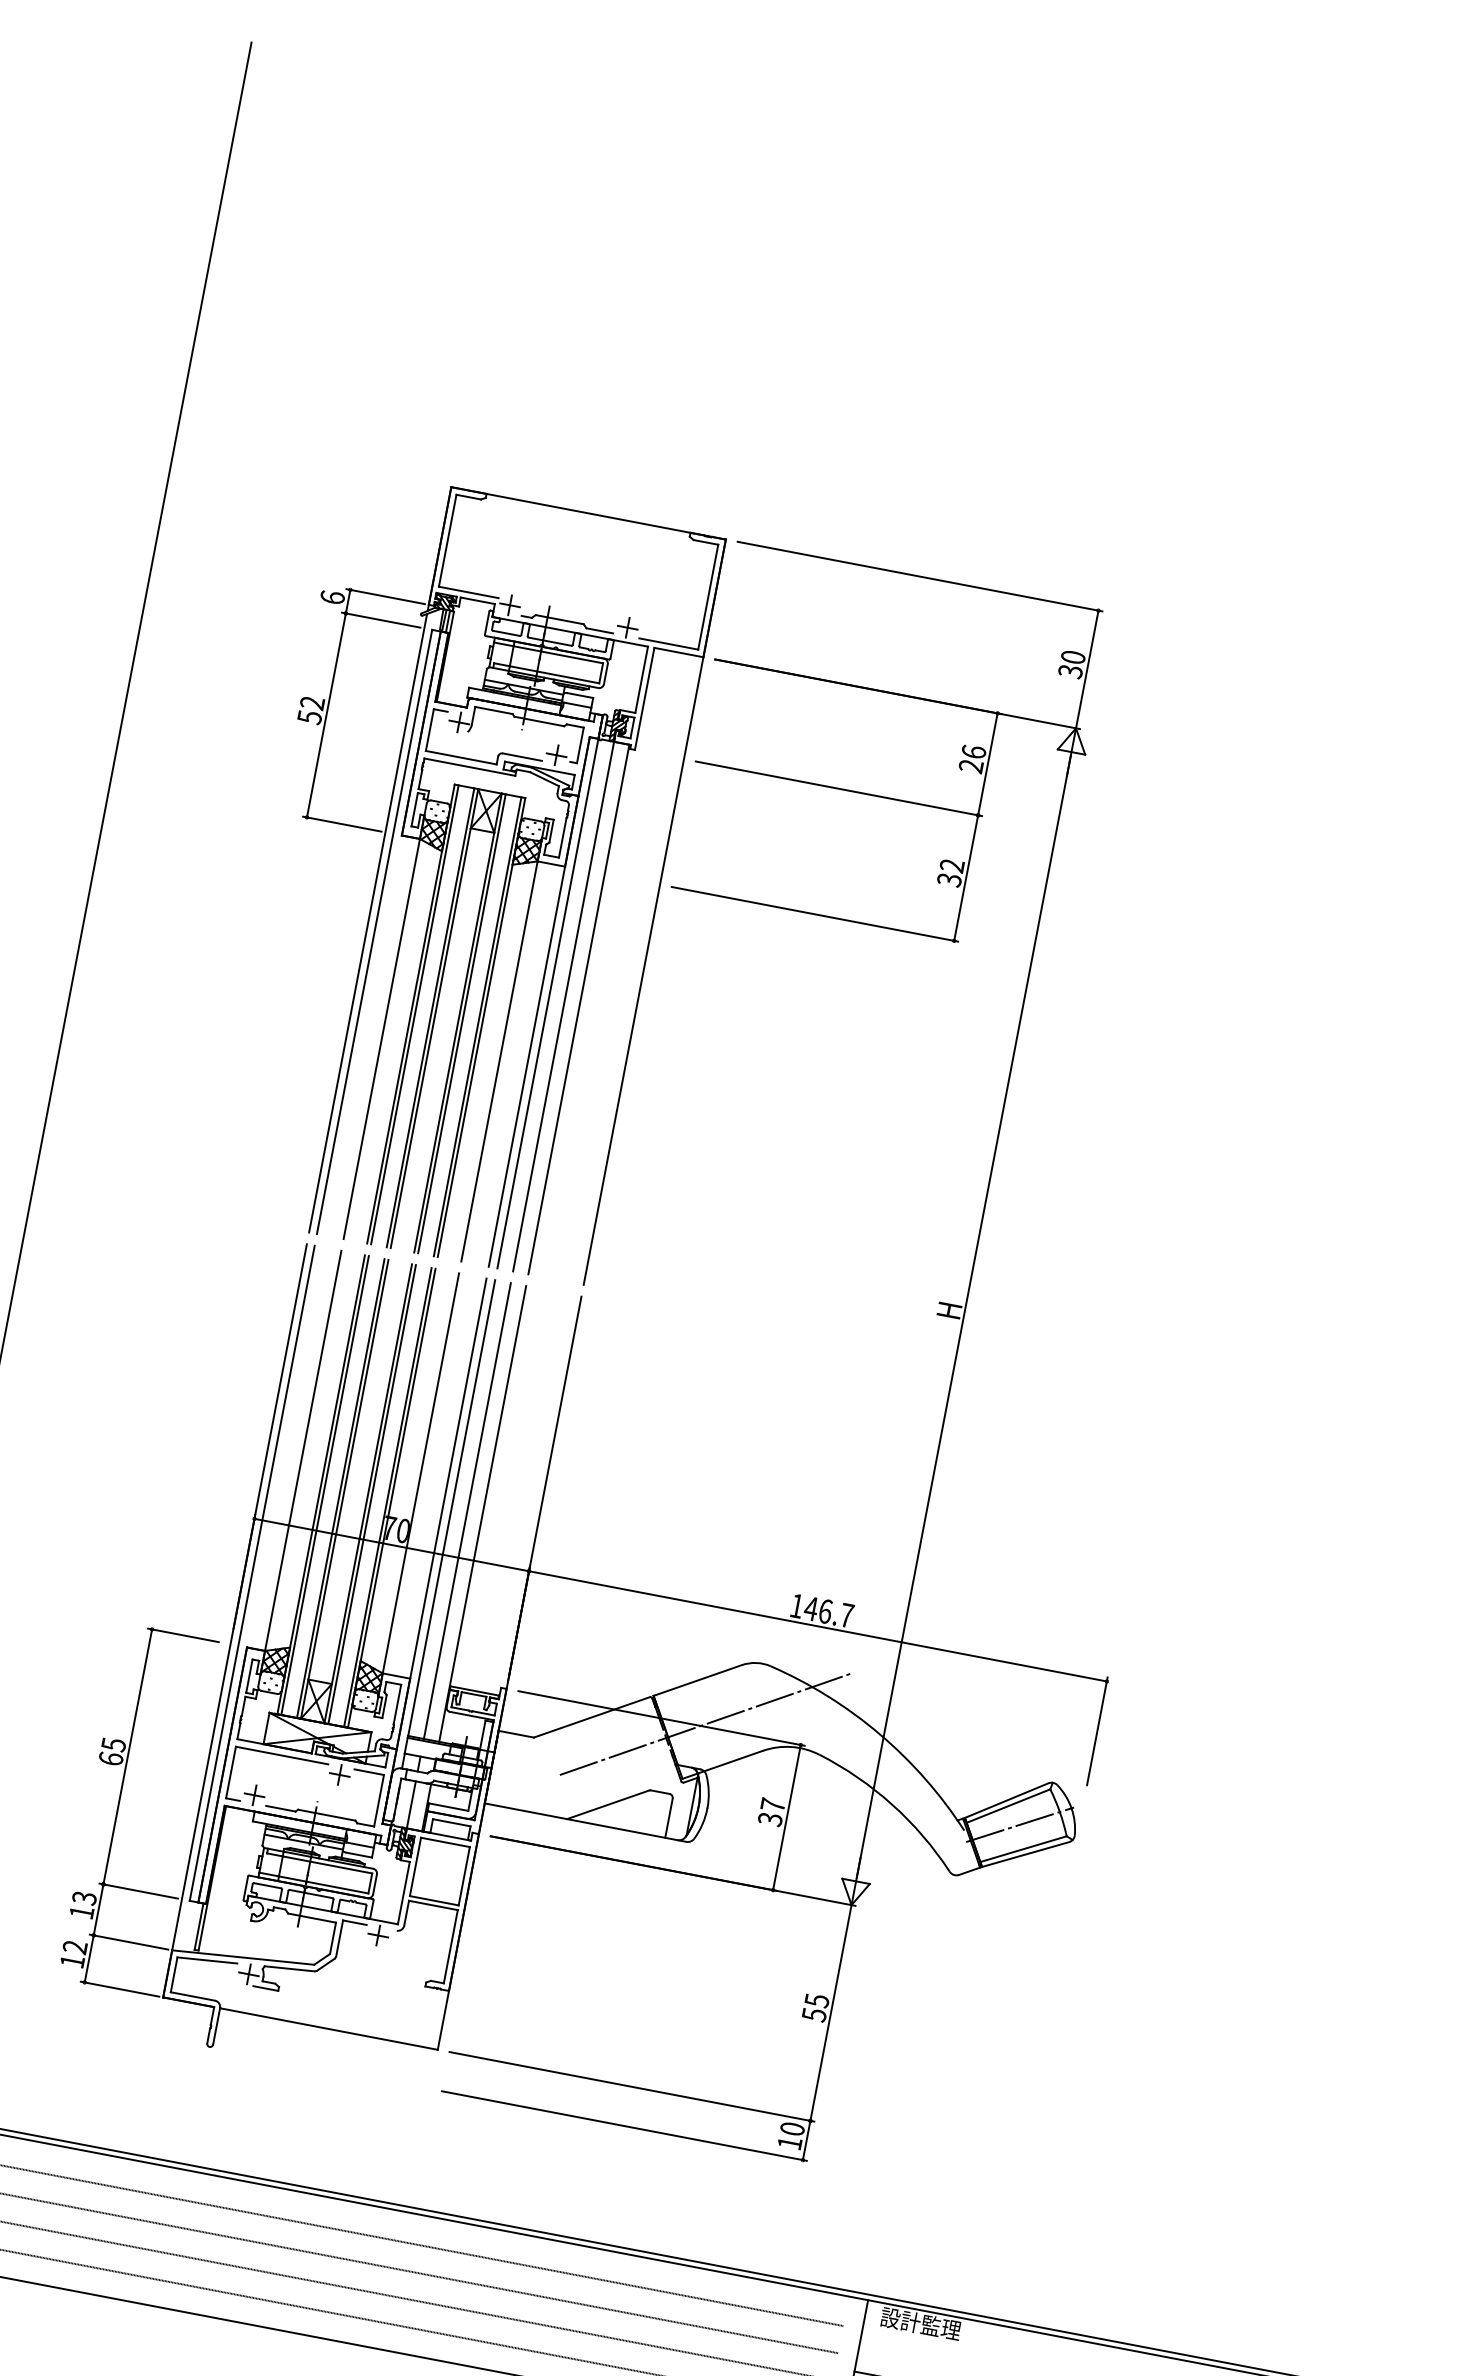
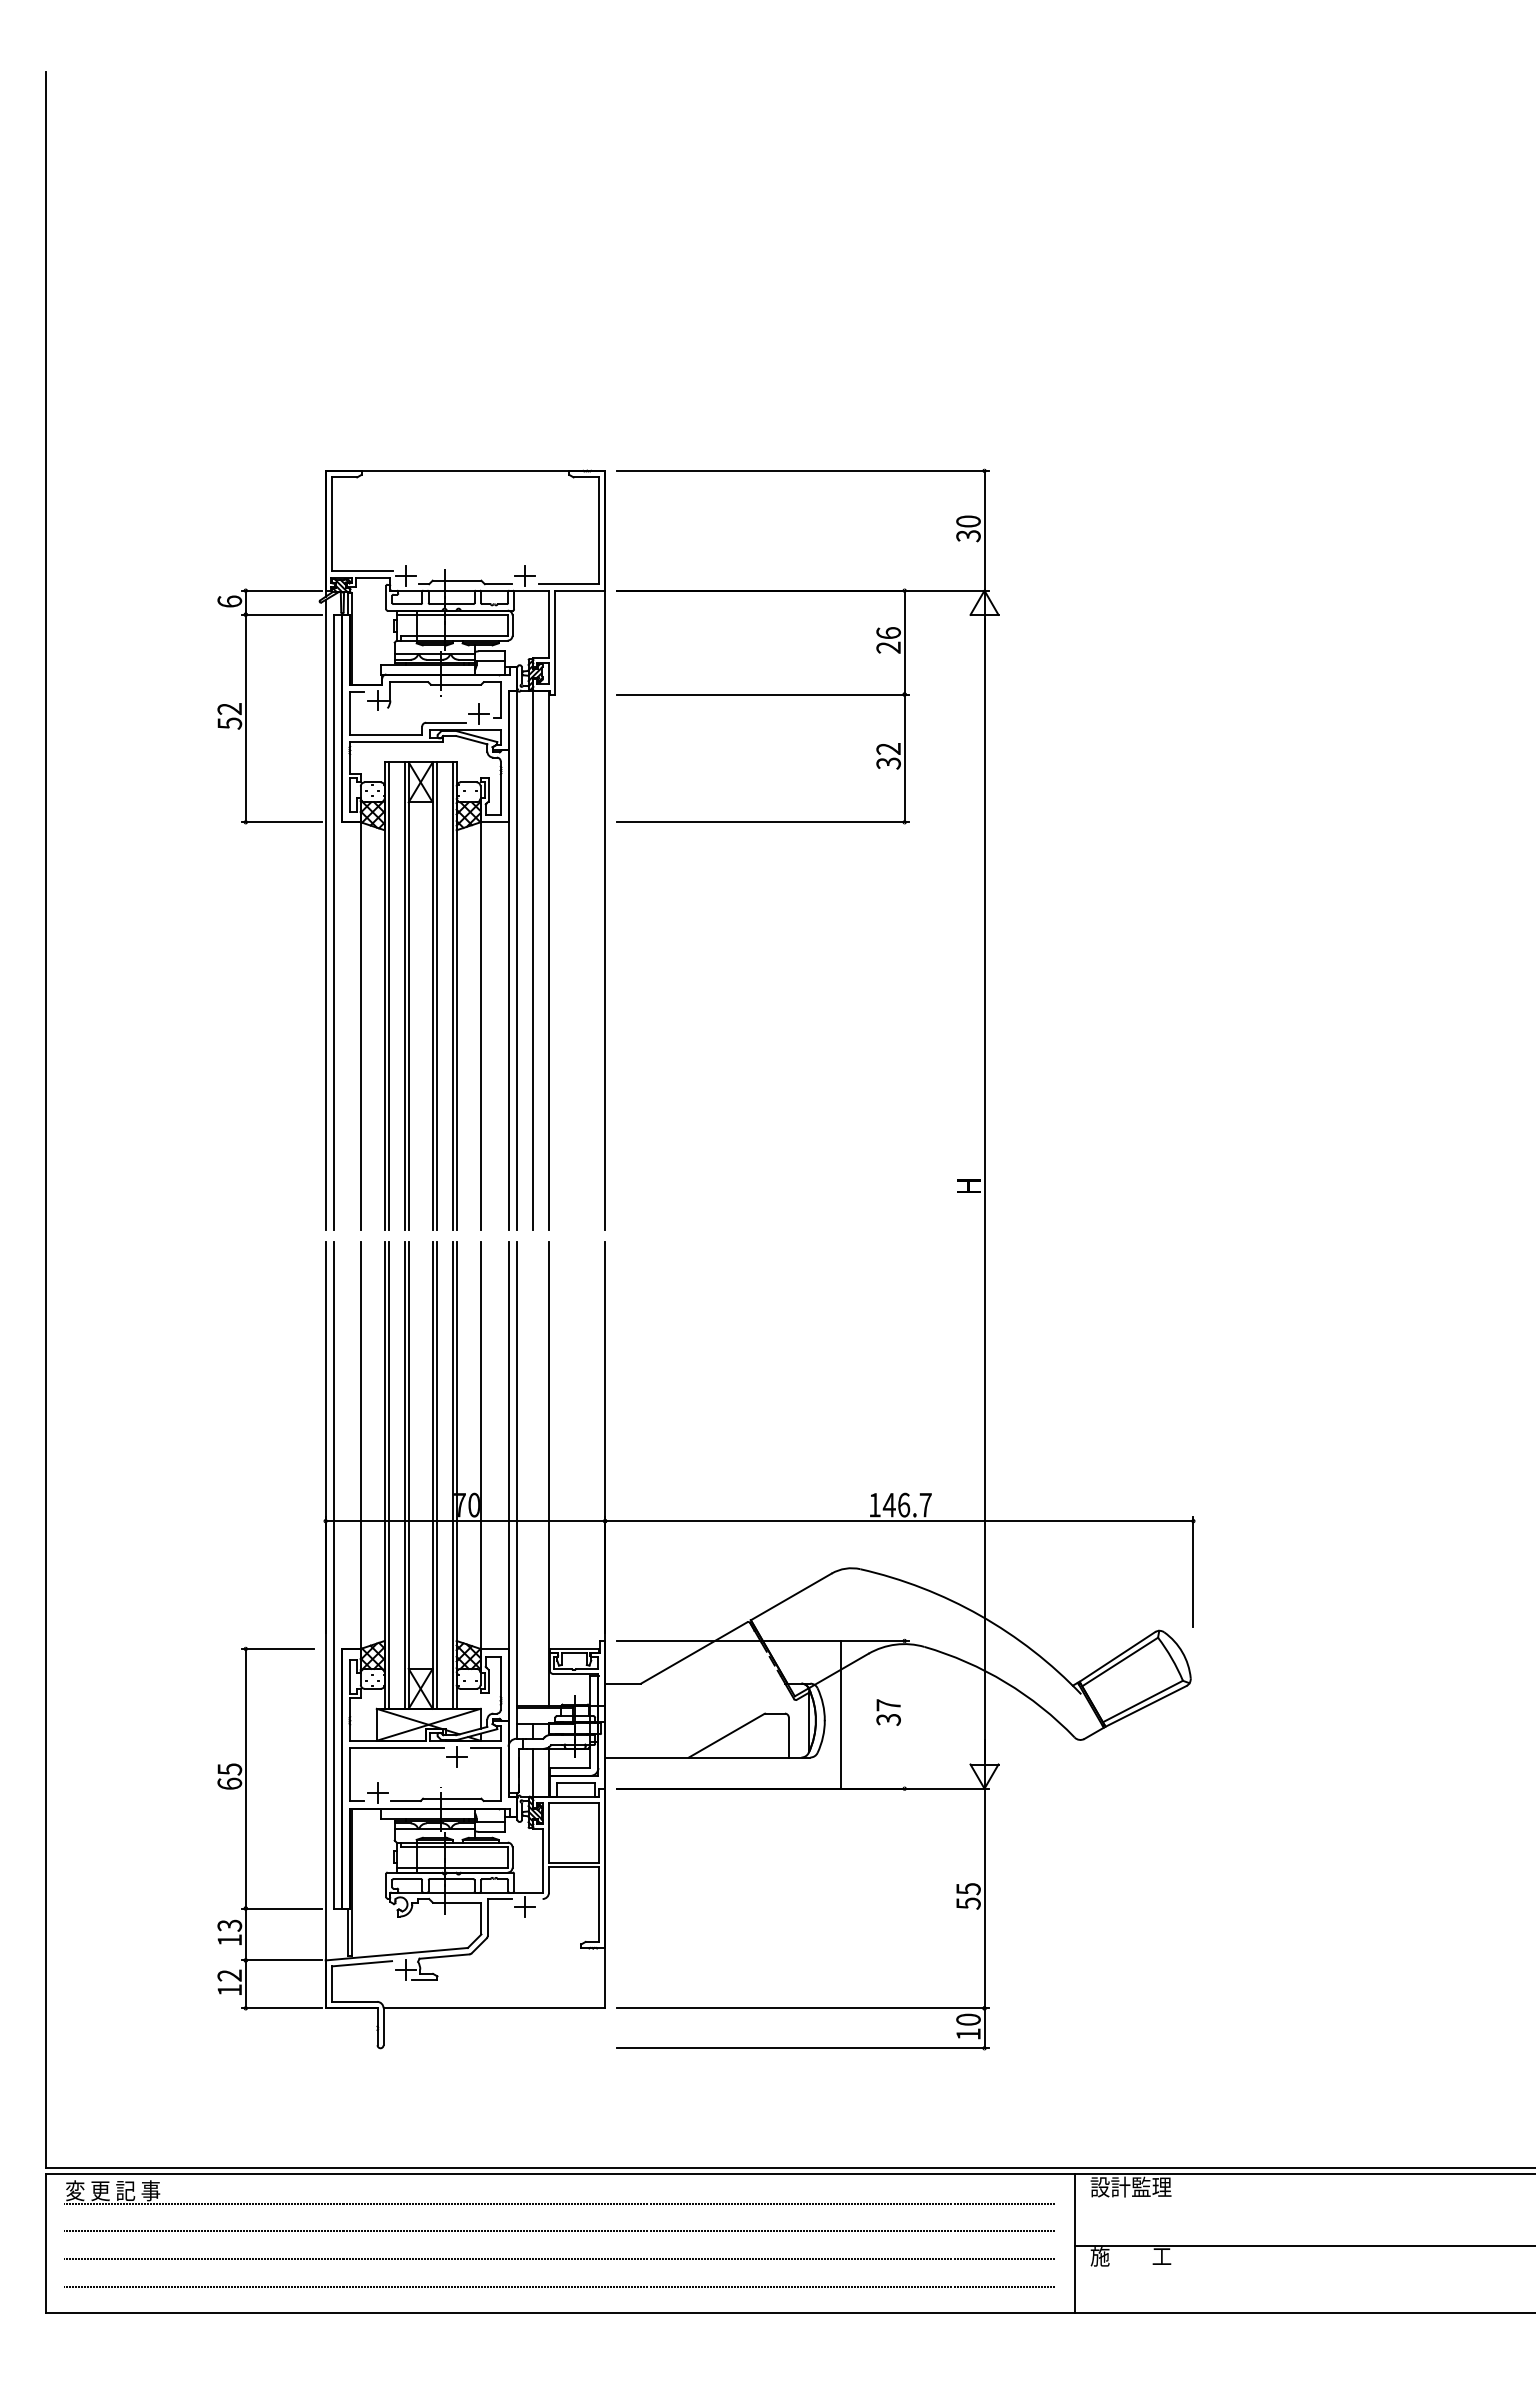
line: (467, 1510) -> (533, 1473), removed
line: (706, 1723) -> (807, 1637), removed
line: (786, 1817) -> (840, 1714), moved
line: (1019, 1824) -> (1134, 1678), removed

